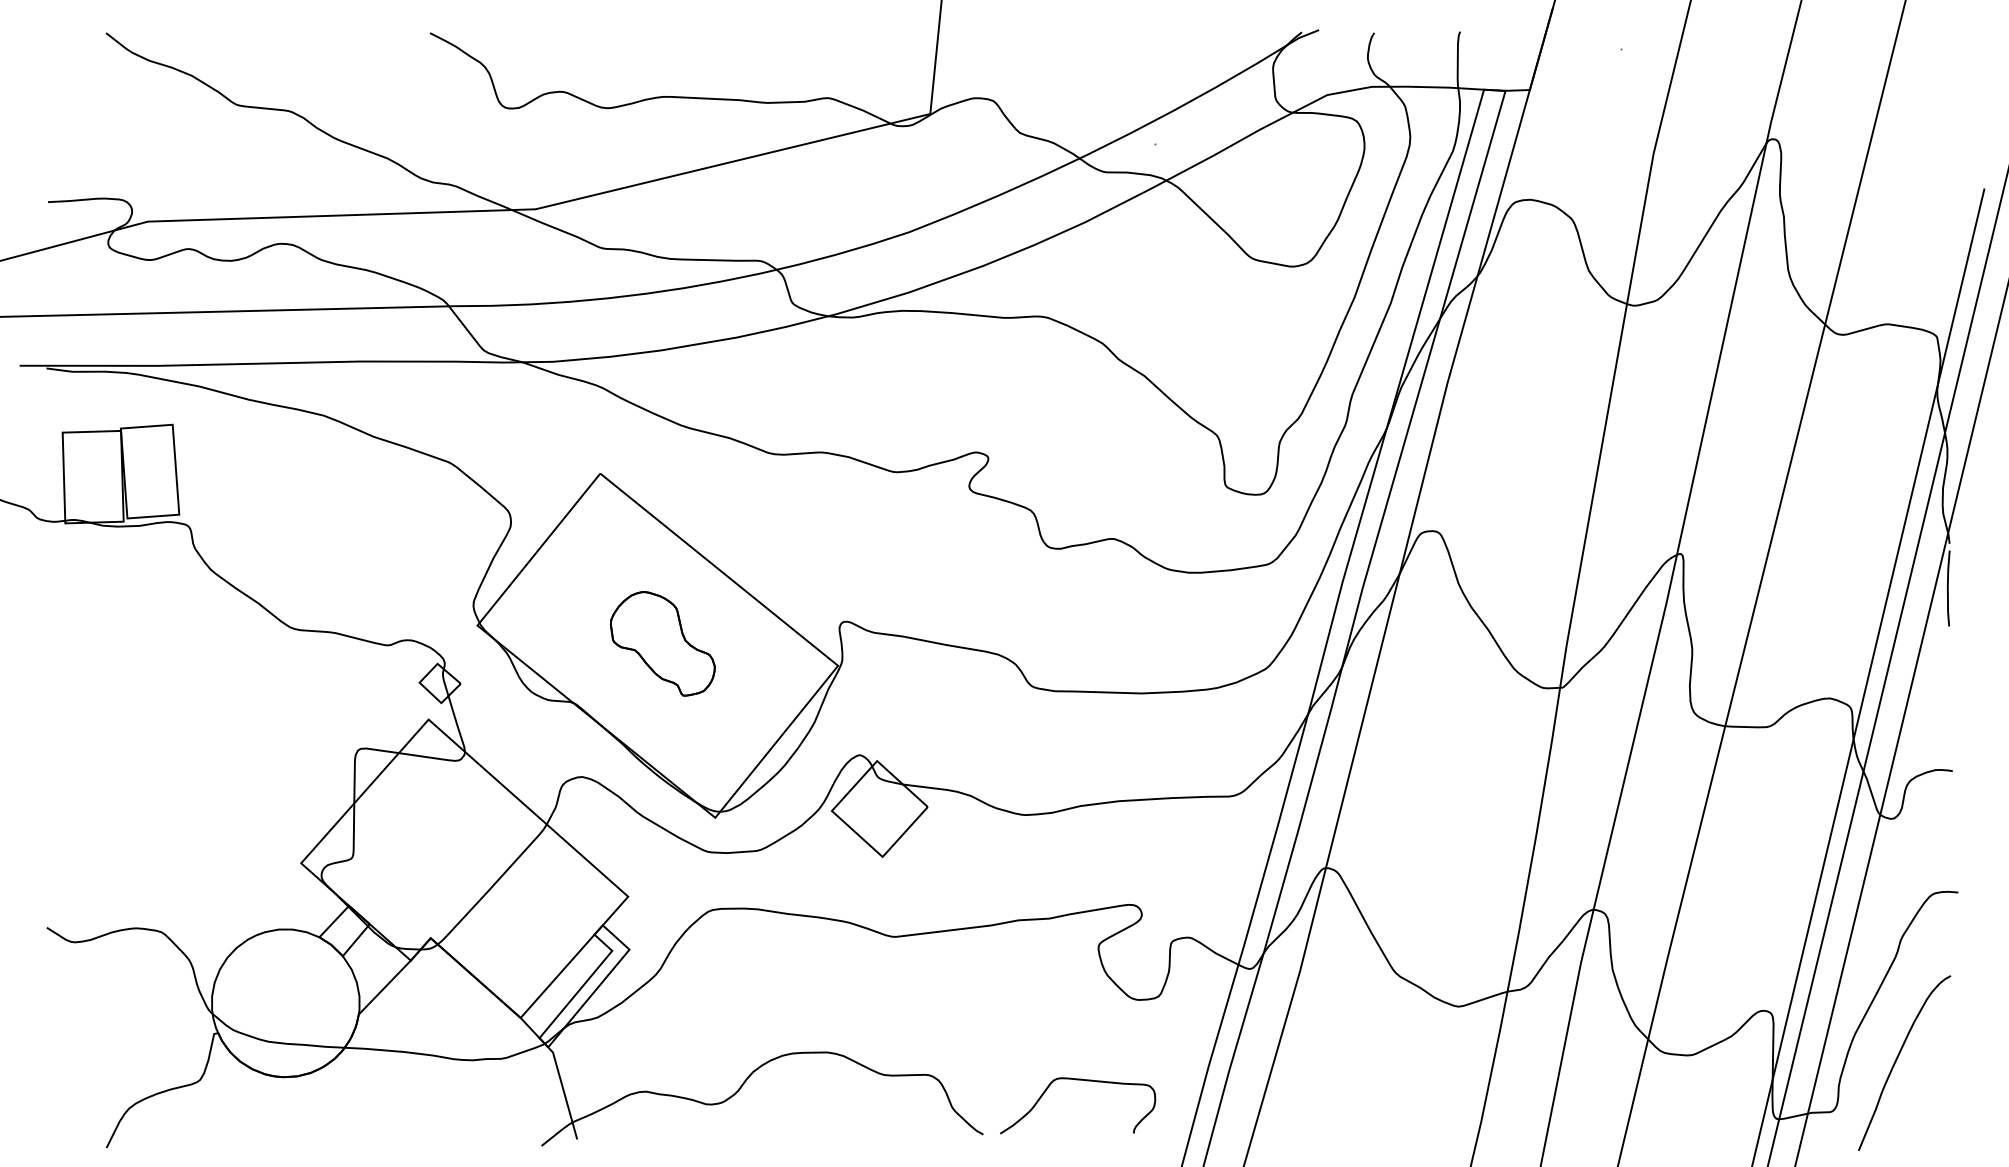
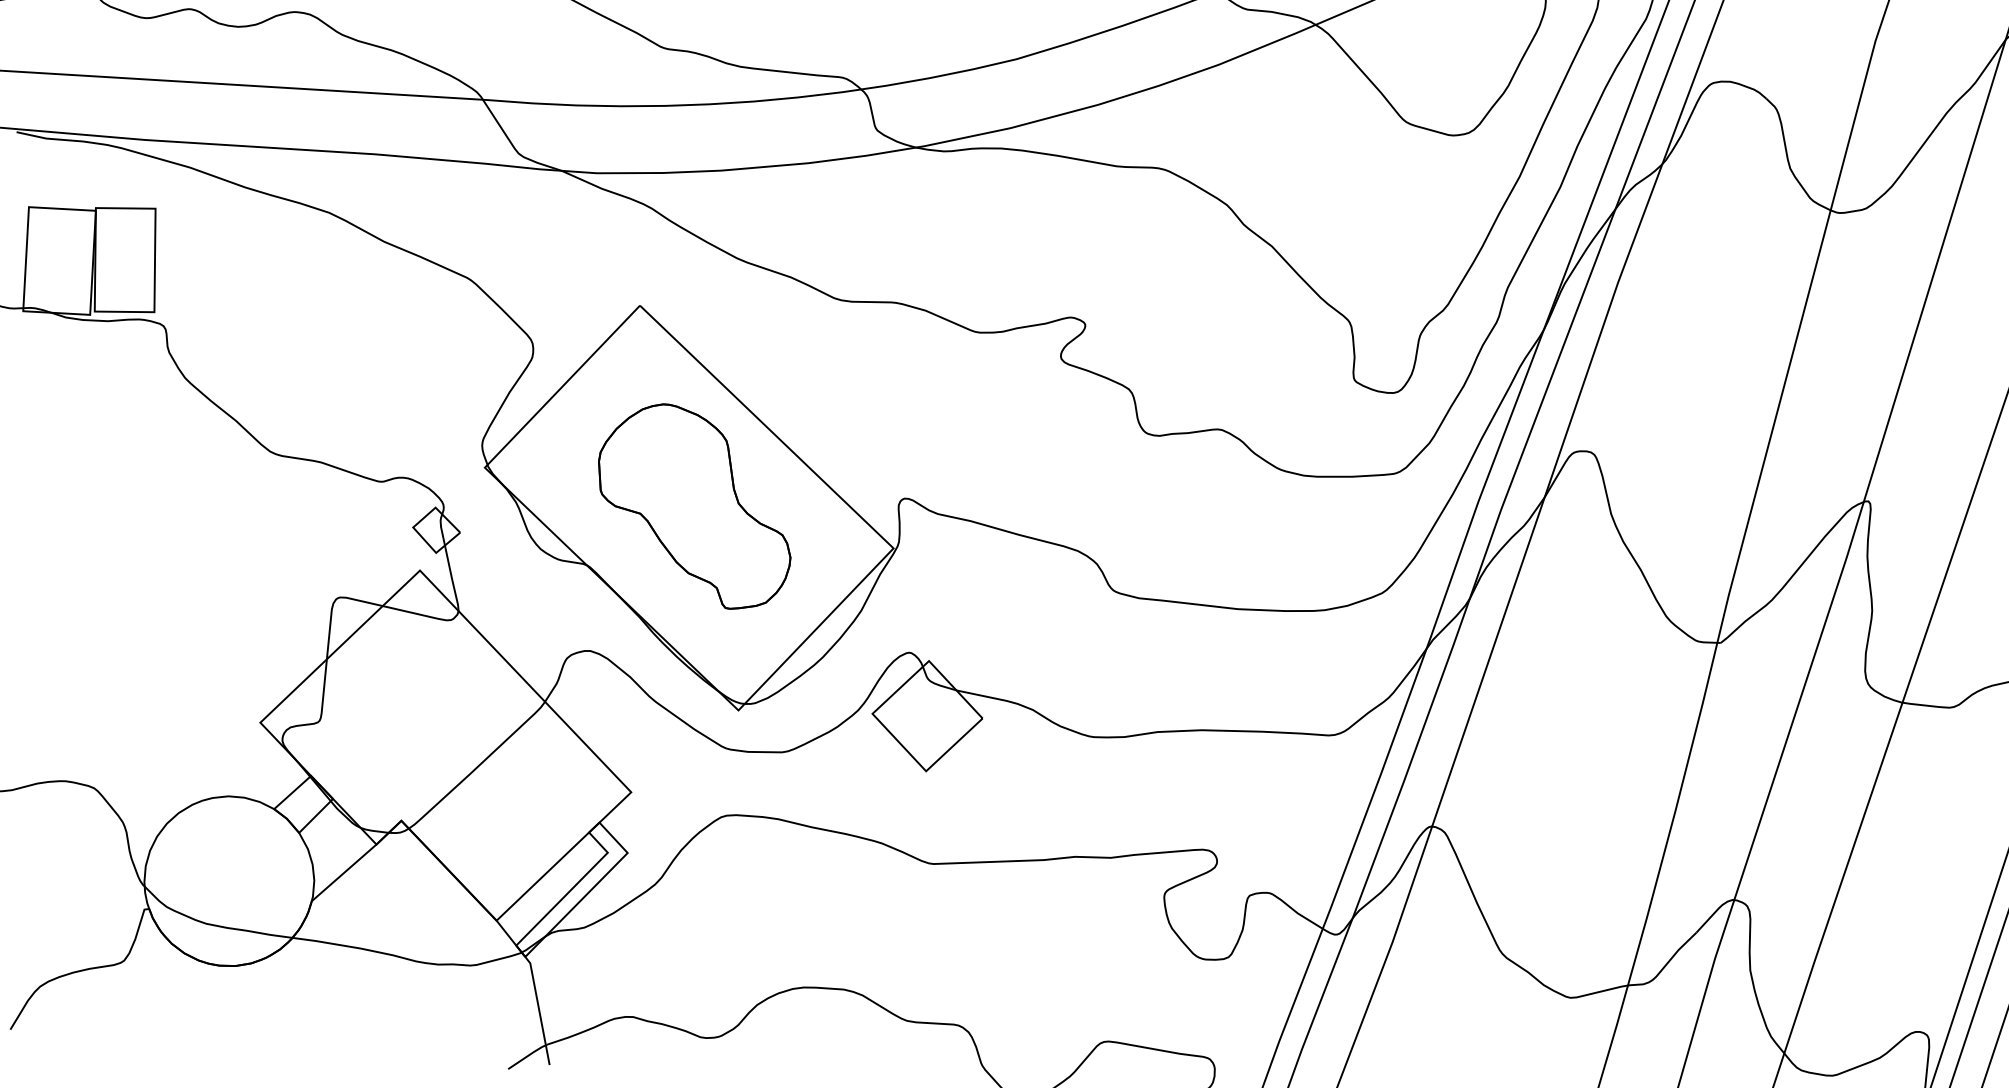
part: (662, 643) -> (694, 505), size x1.67

